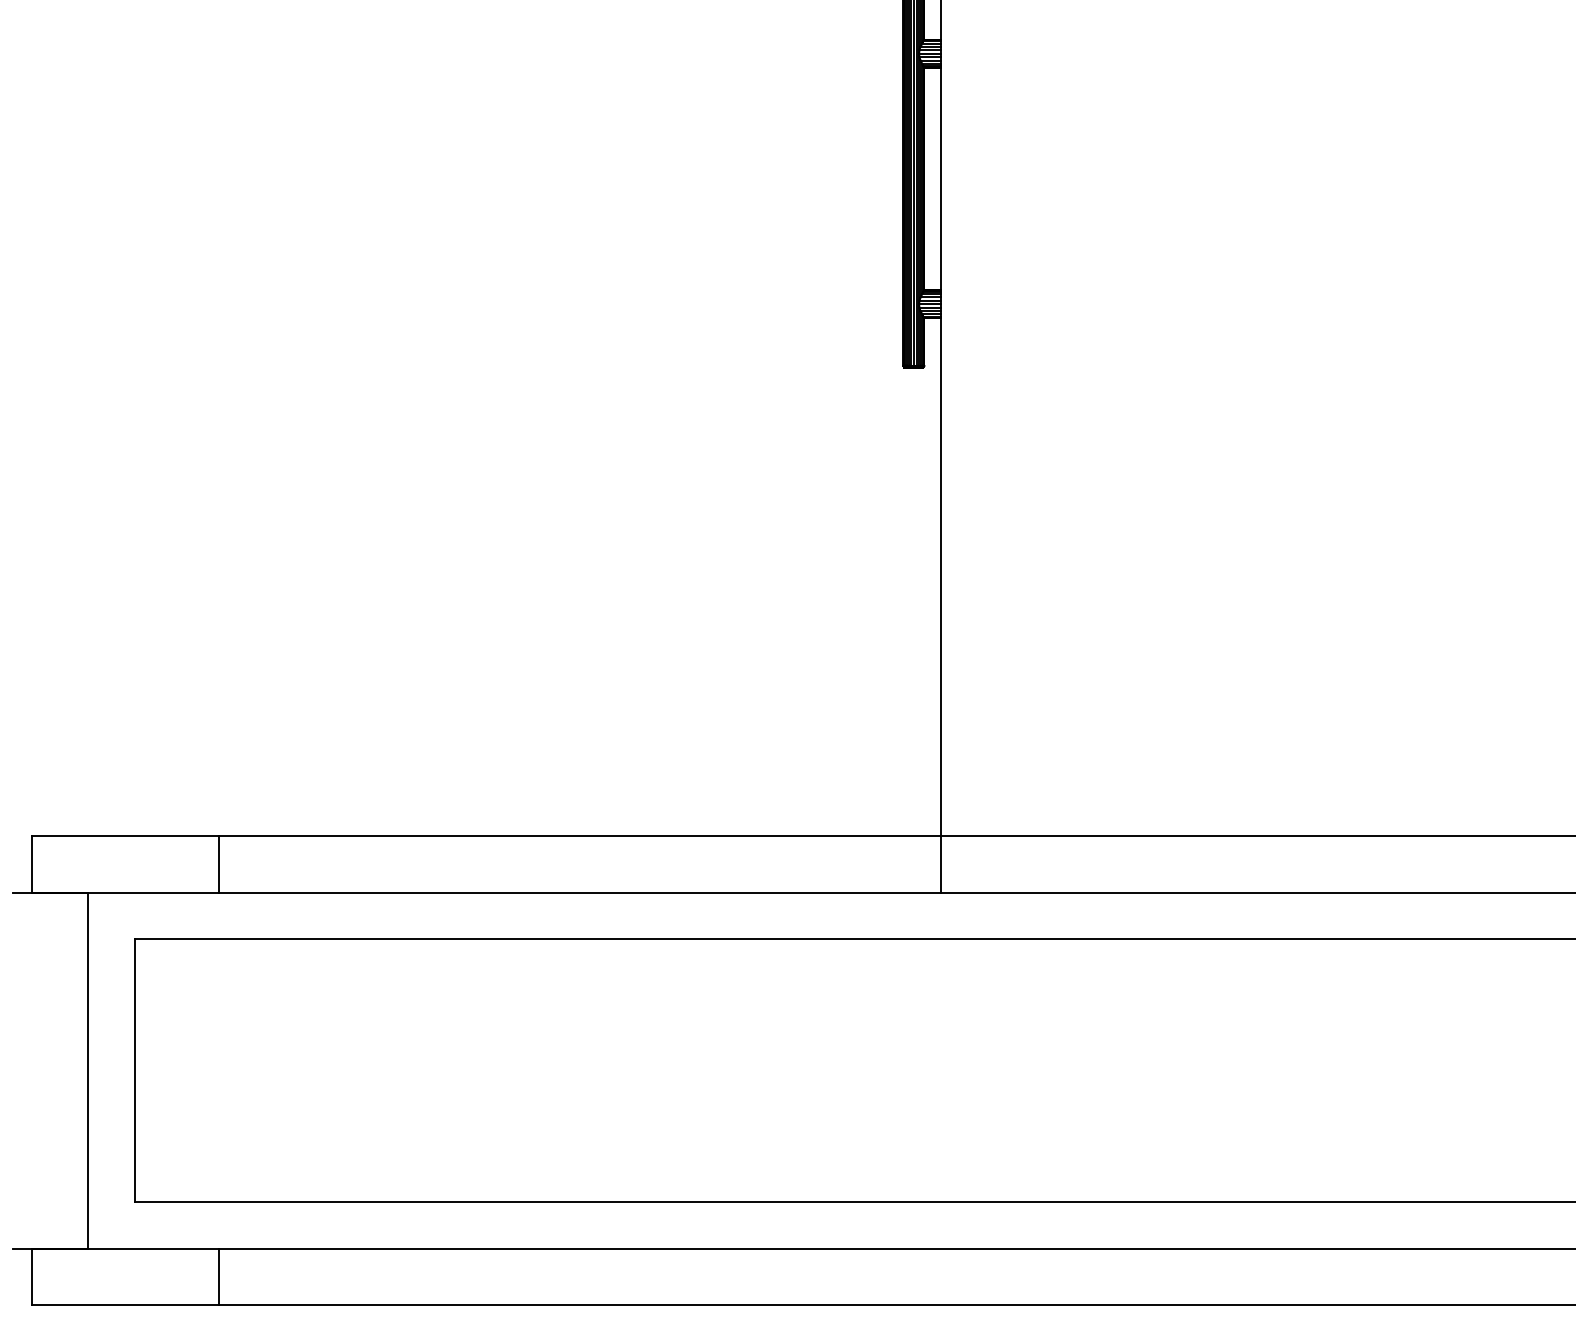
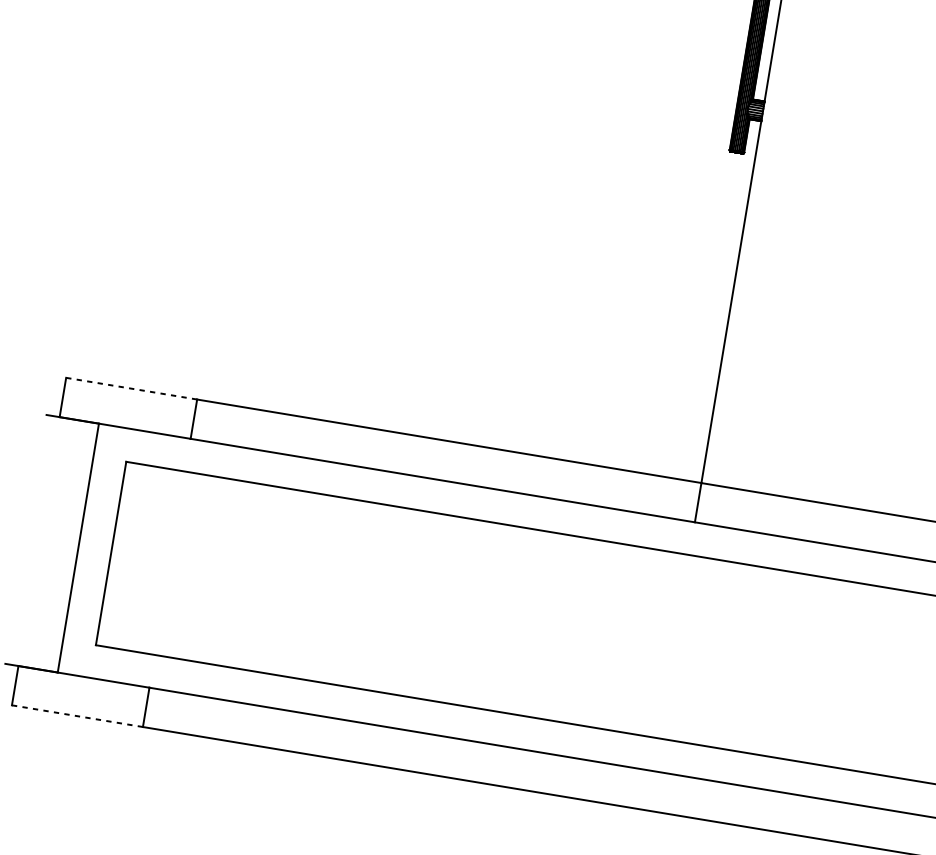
line: (125, 836) -> (131, 388), solid -> dashed
line: (125, 1304) -> (77, 715), solid -> dashed

